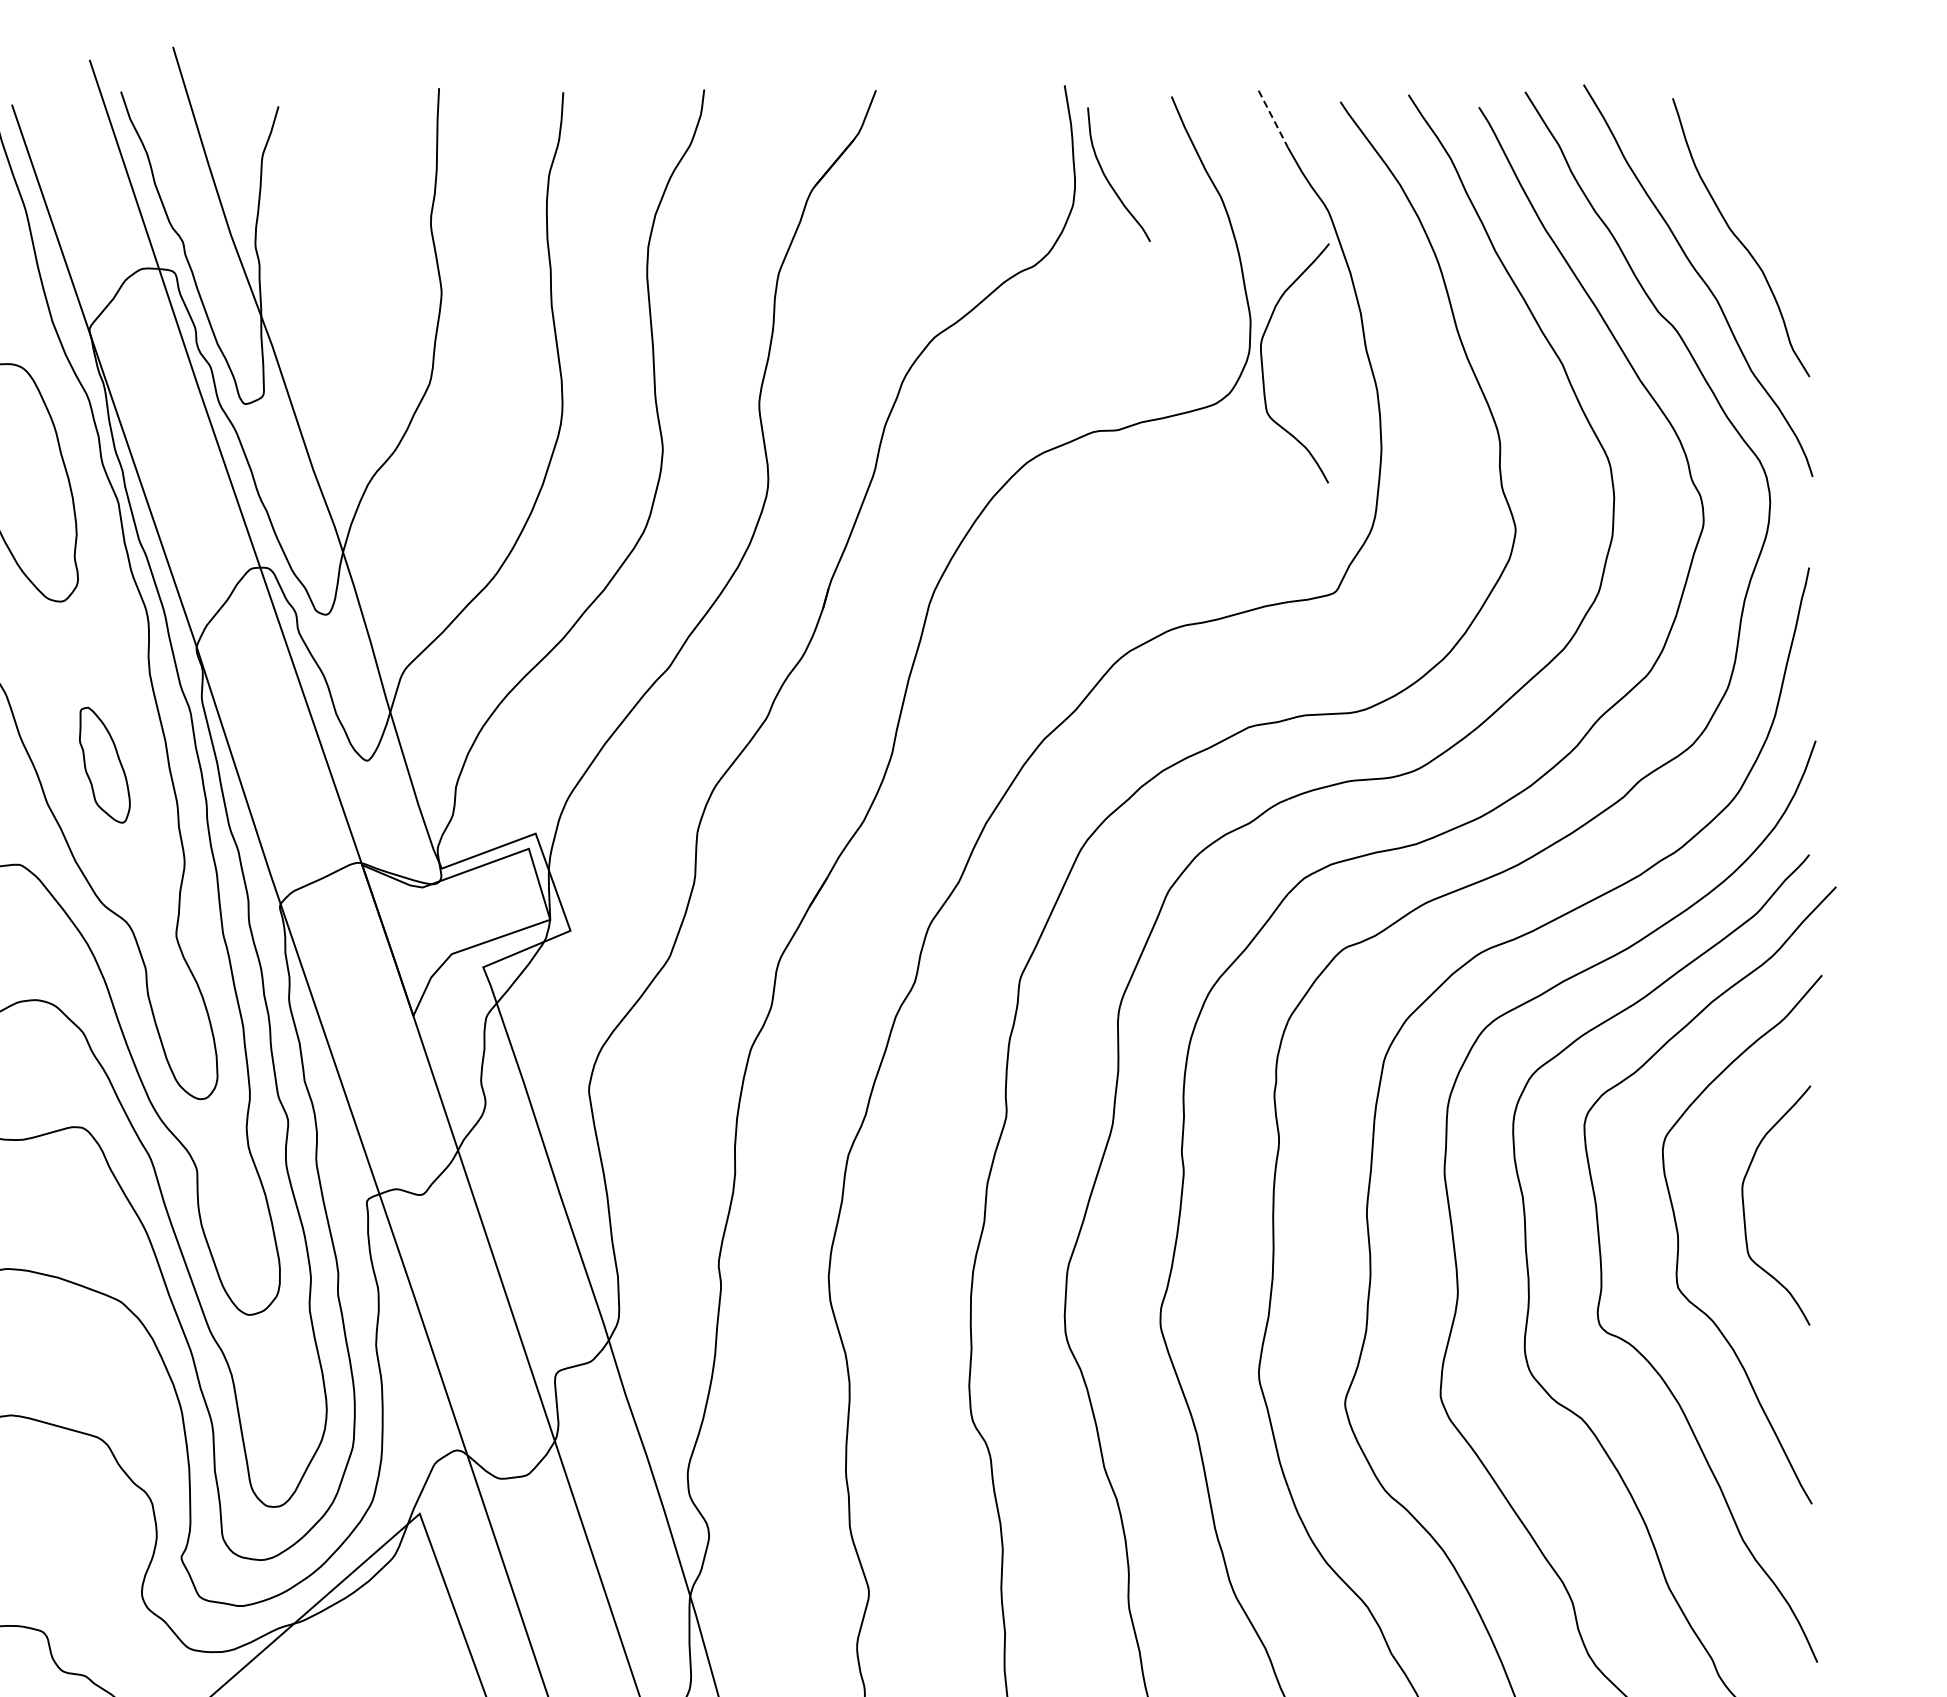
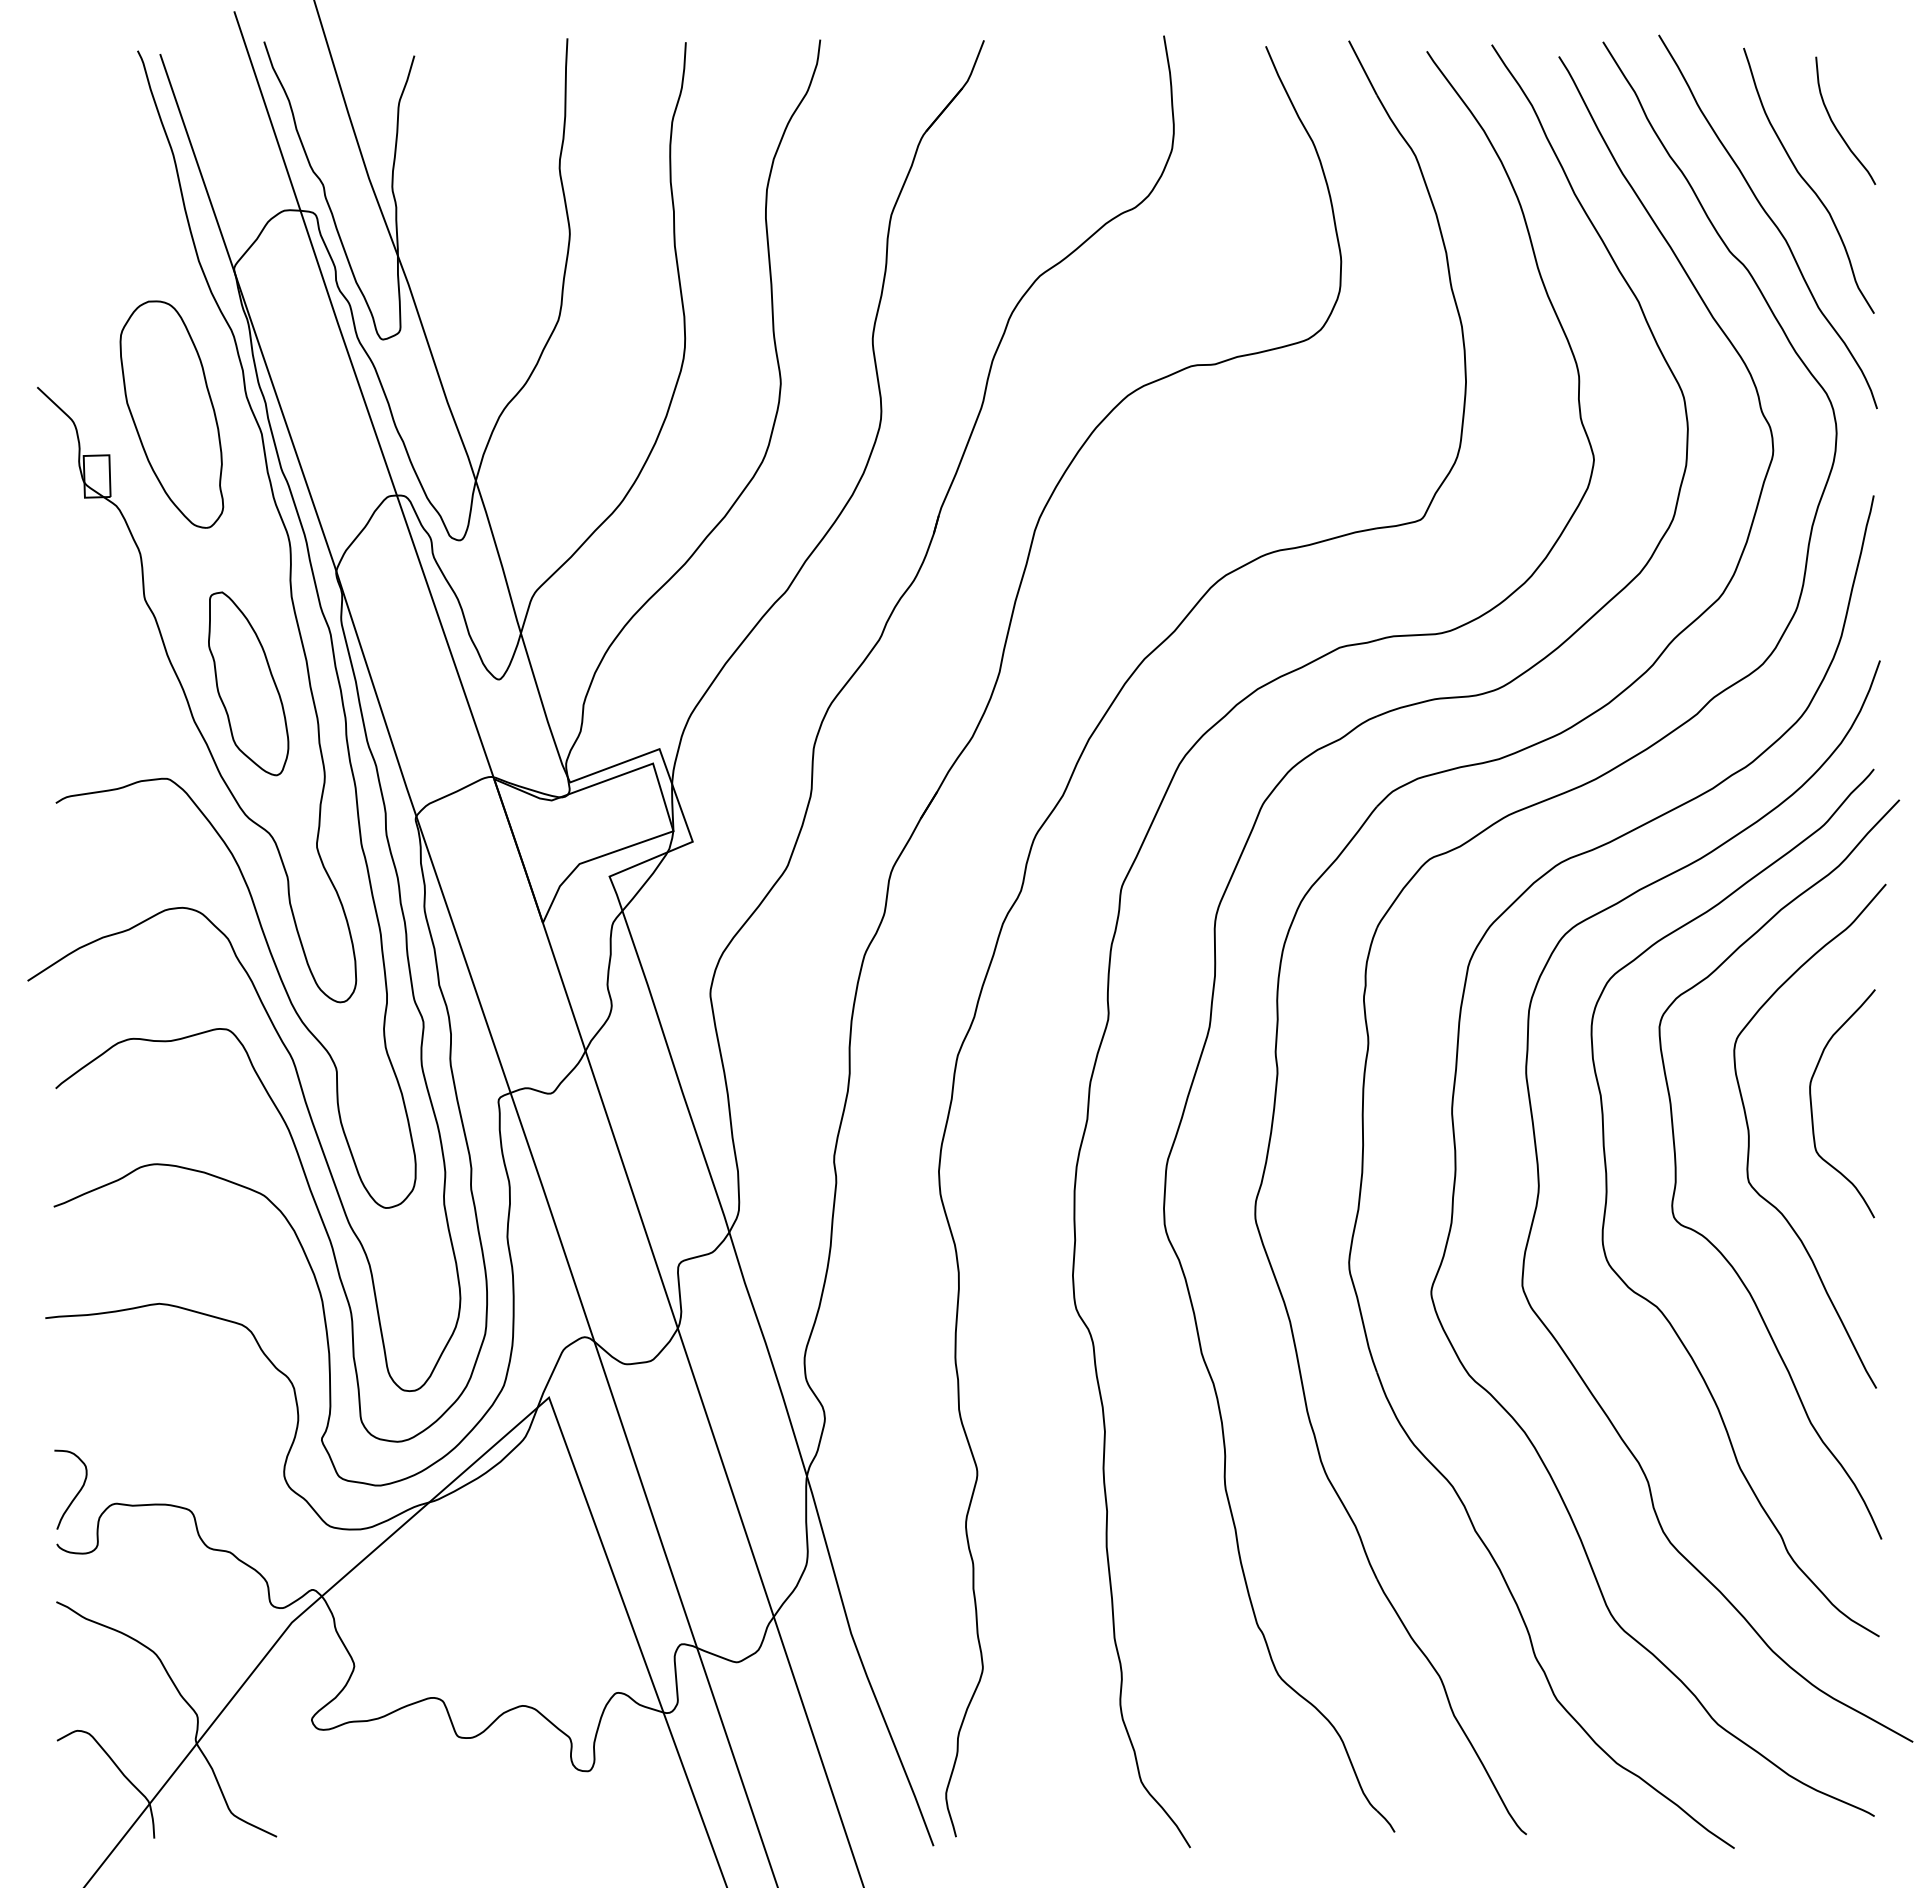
line: (1272, 119) -> (1362, 68), dashed -> solid
curve: (1109, 180) -> (1836, 126), moved
curve: (1263, 365) -> (1353, 302), removed
part: (104, 764) -> (248, 683), size x1.67

